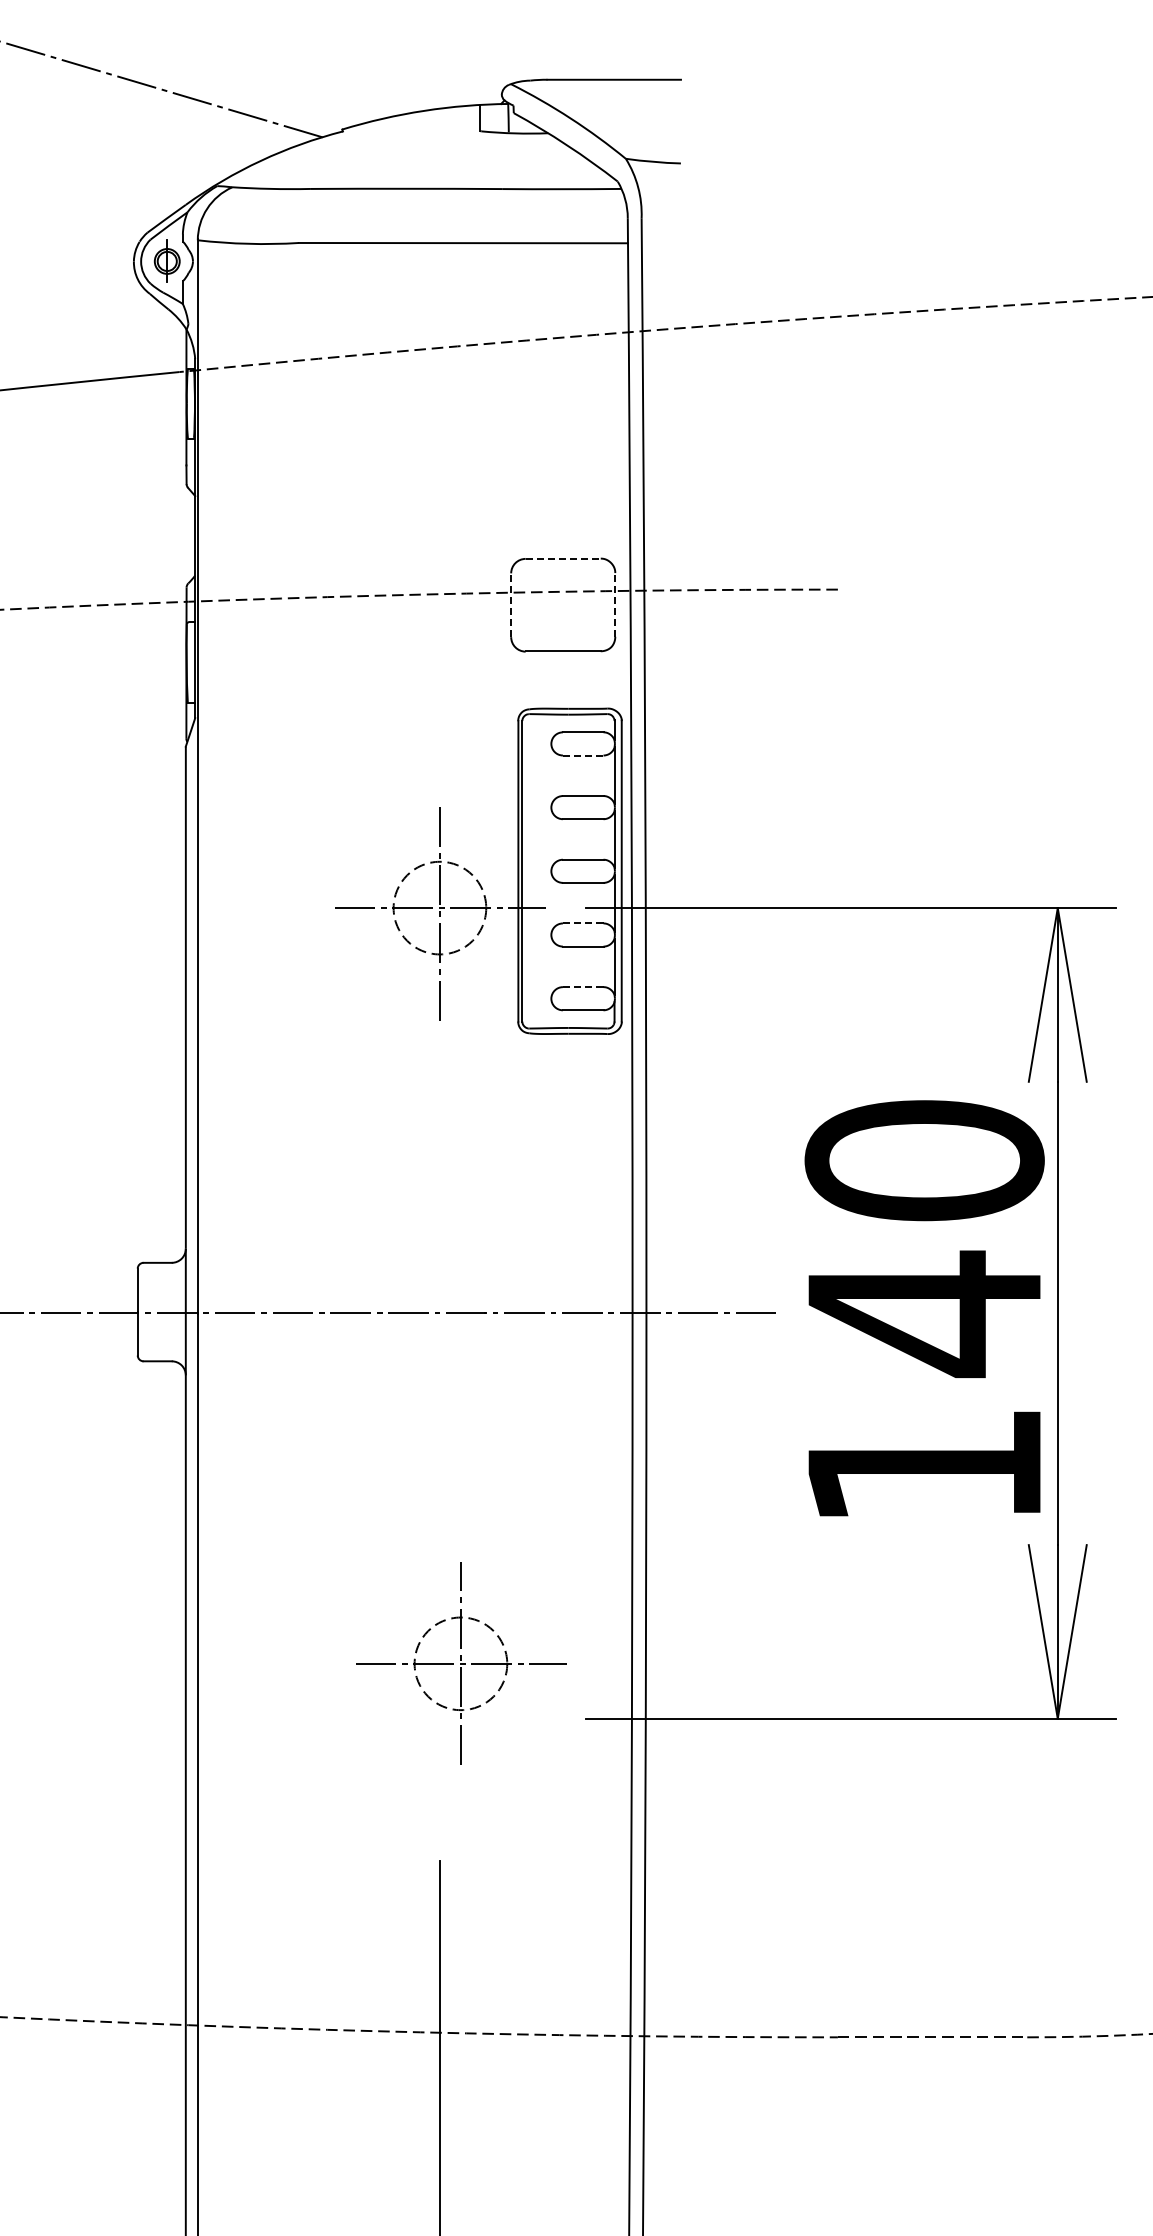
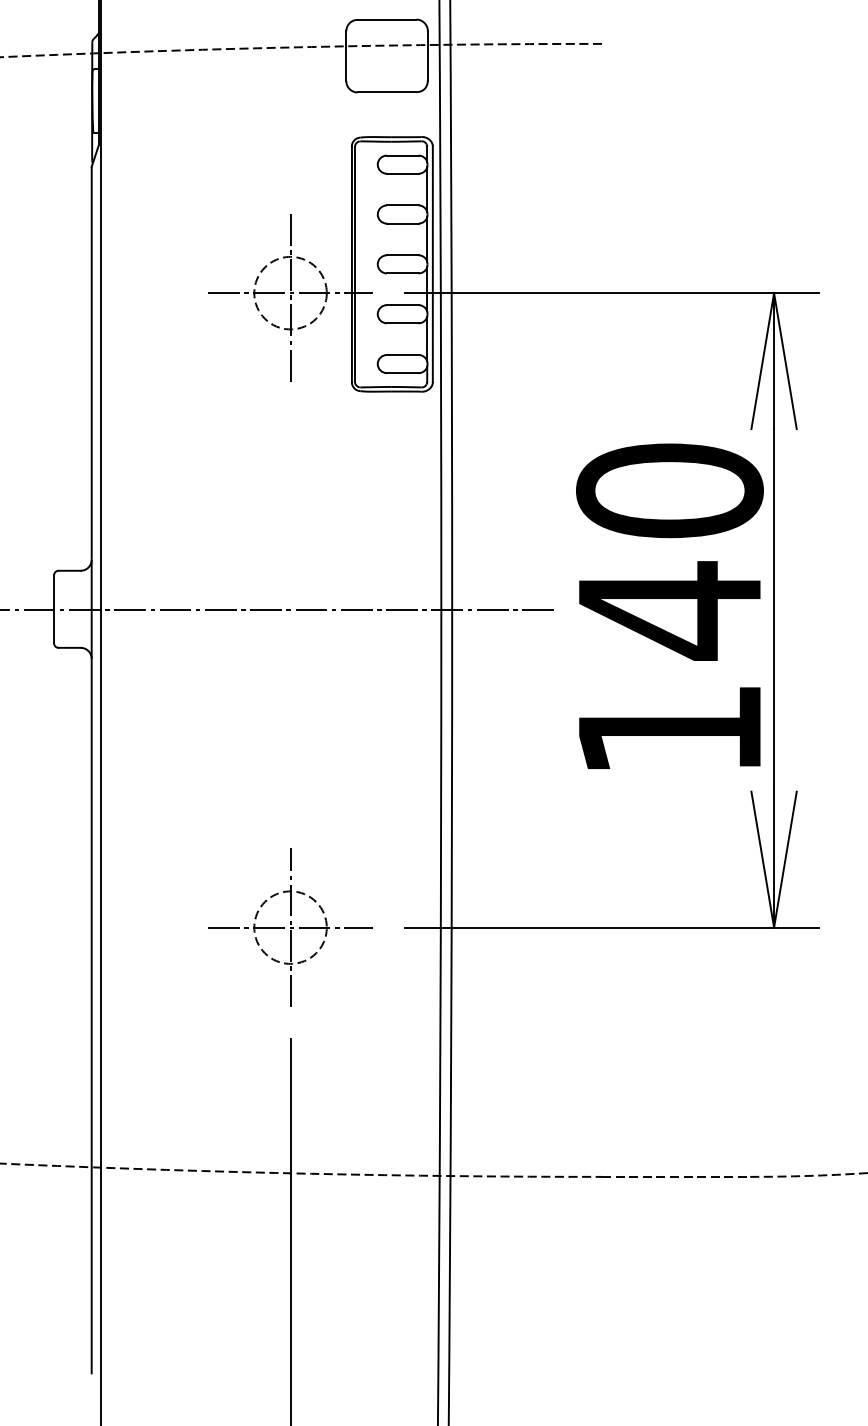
line: (564, 558) -> (388, 19), dashed -> solid
line: (615, 604) -> (427, 55), dashed -> solid
line: (511, 605) -> (346, 56), dashed -> solid
line: (583, 755) -> (402, 173), dashed -> solid
line: (582, 923) -> (402, 305), dashed -> solid
line: (582, 987) -> (402, 355), dashed -> solid
part: (461, 1663) -> (291, 927), moved

